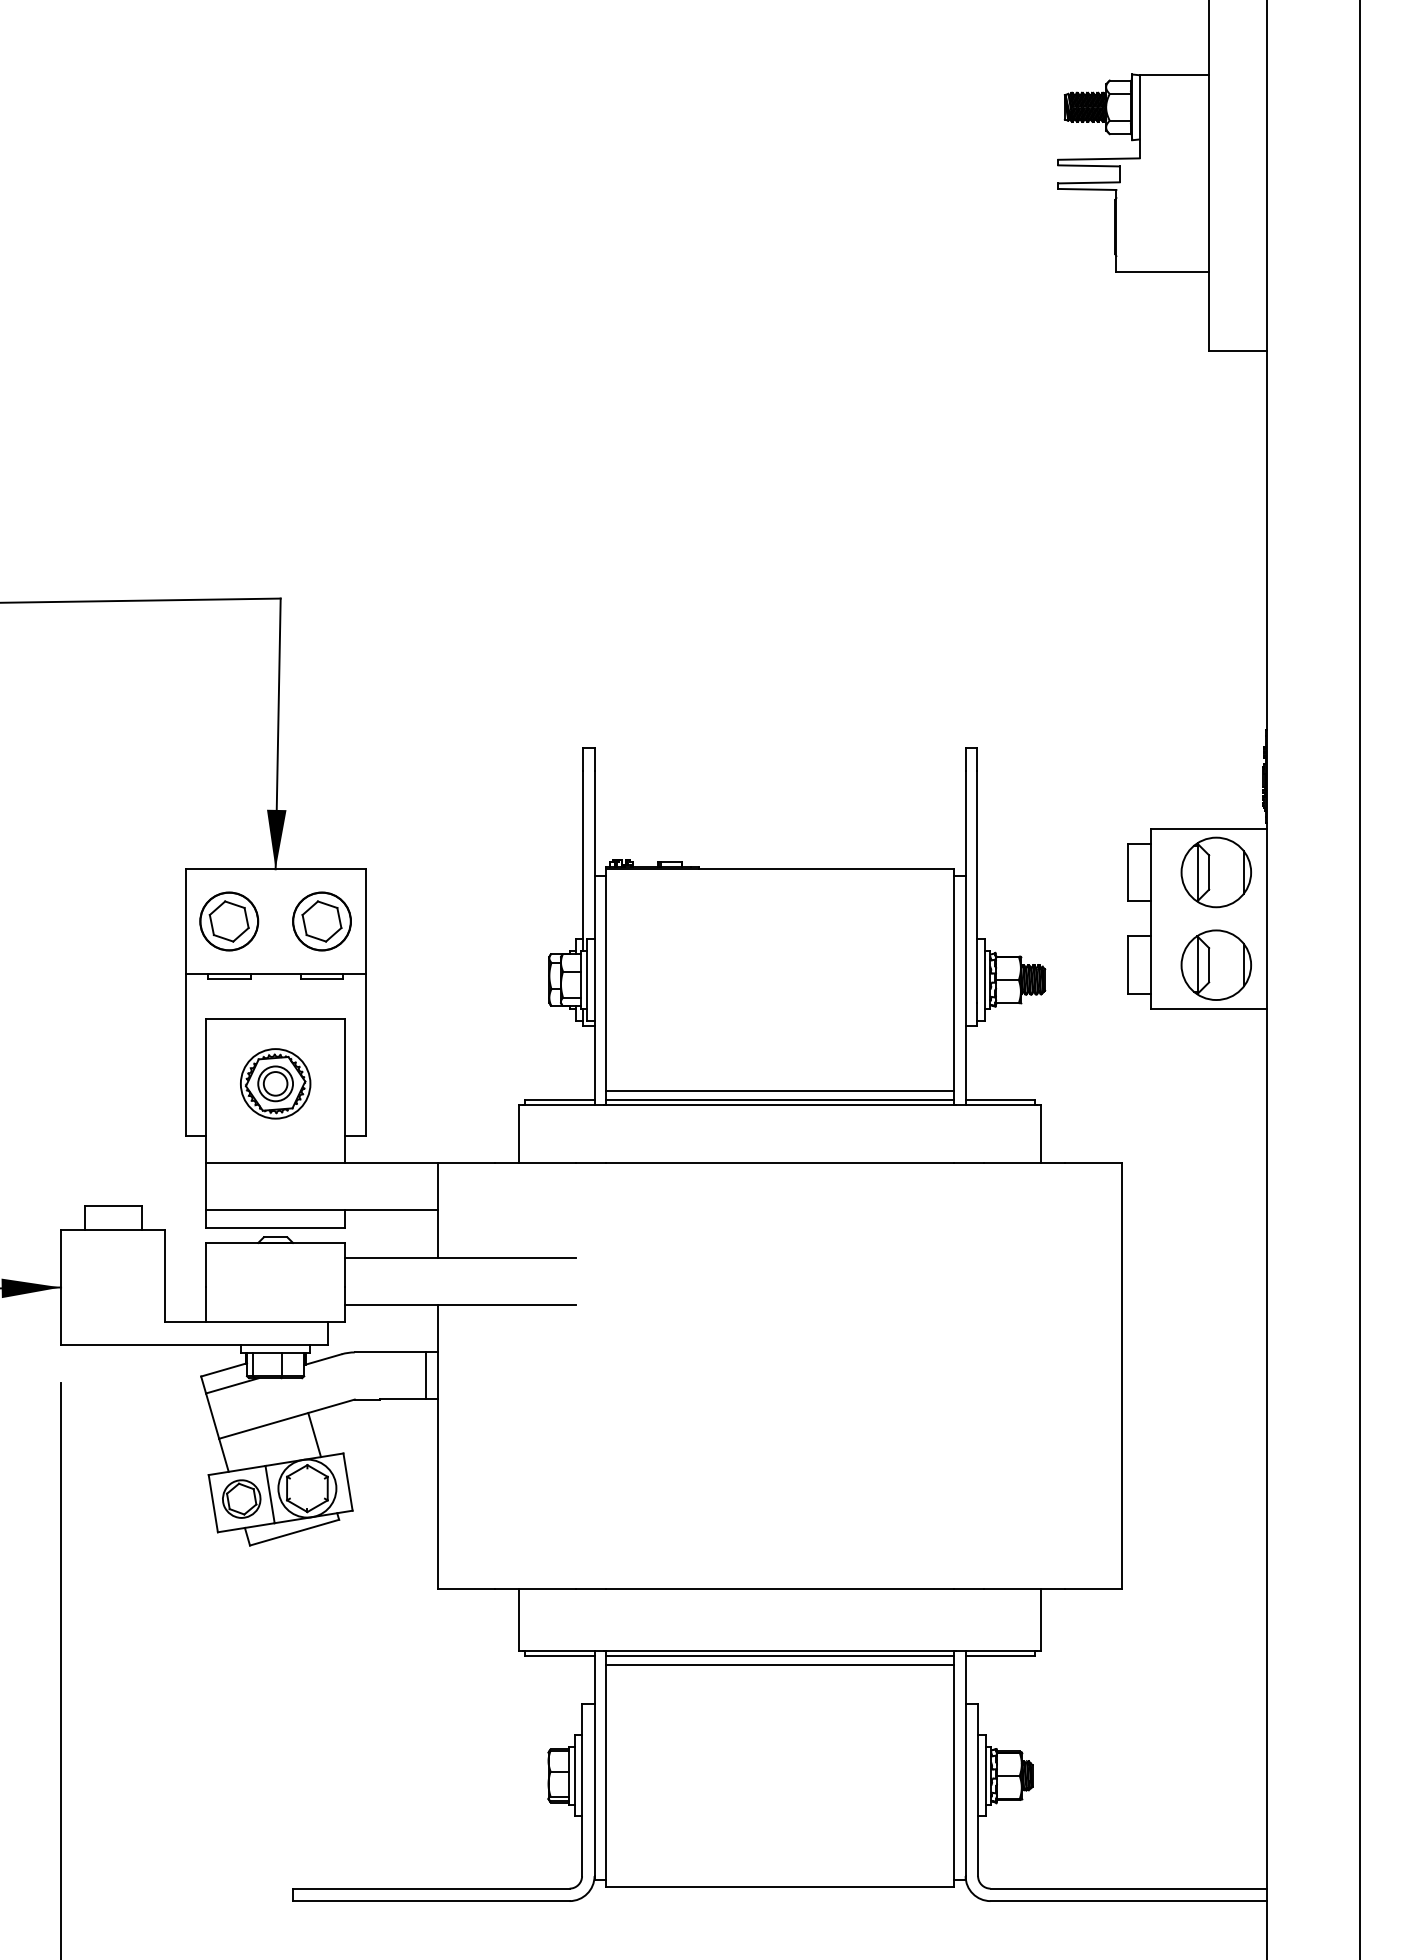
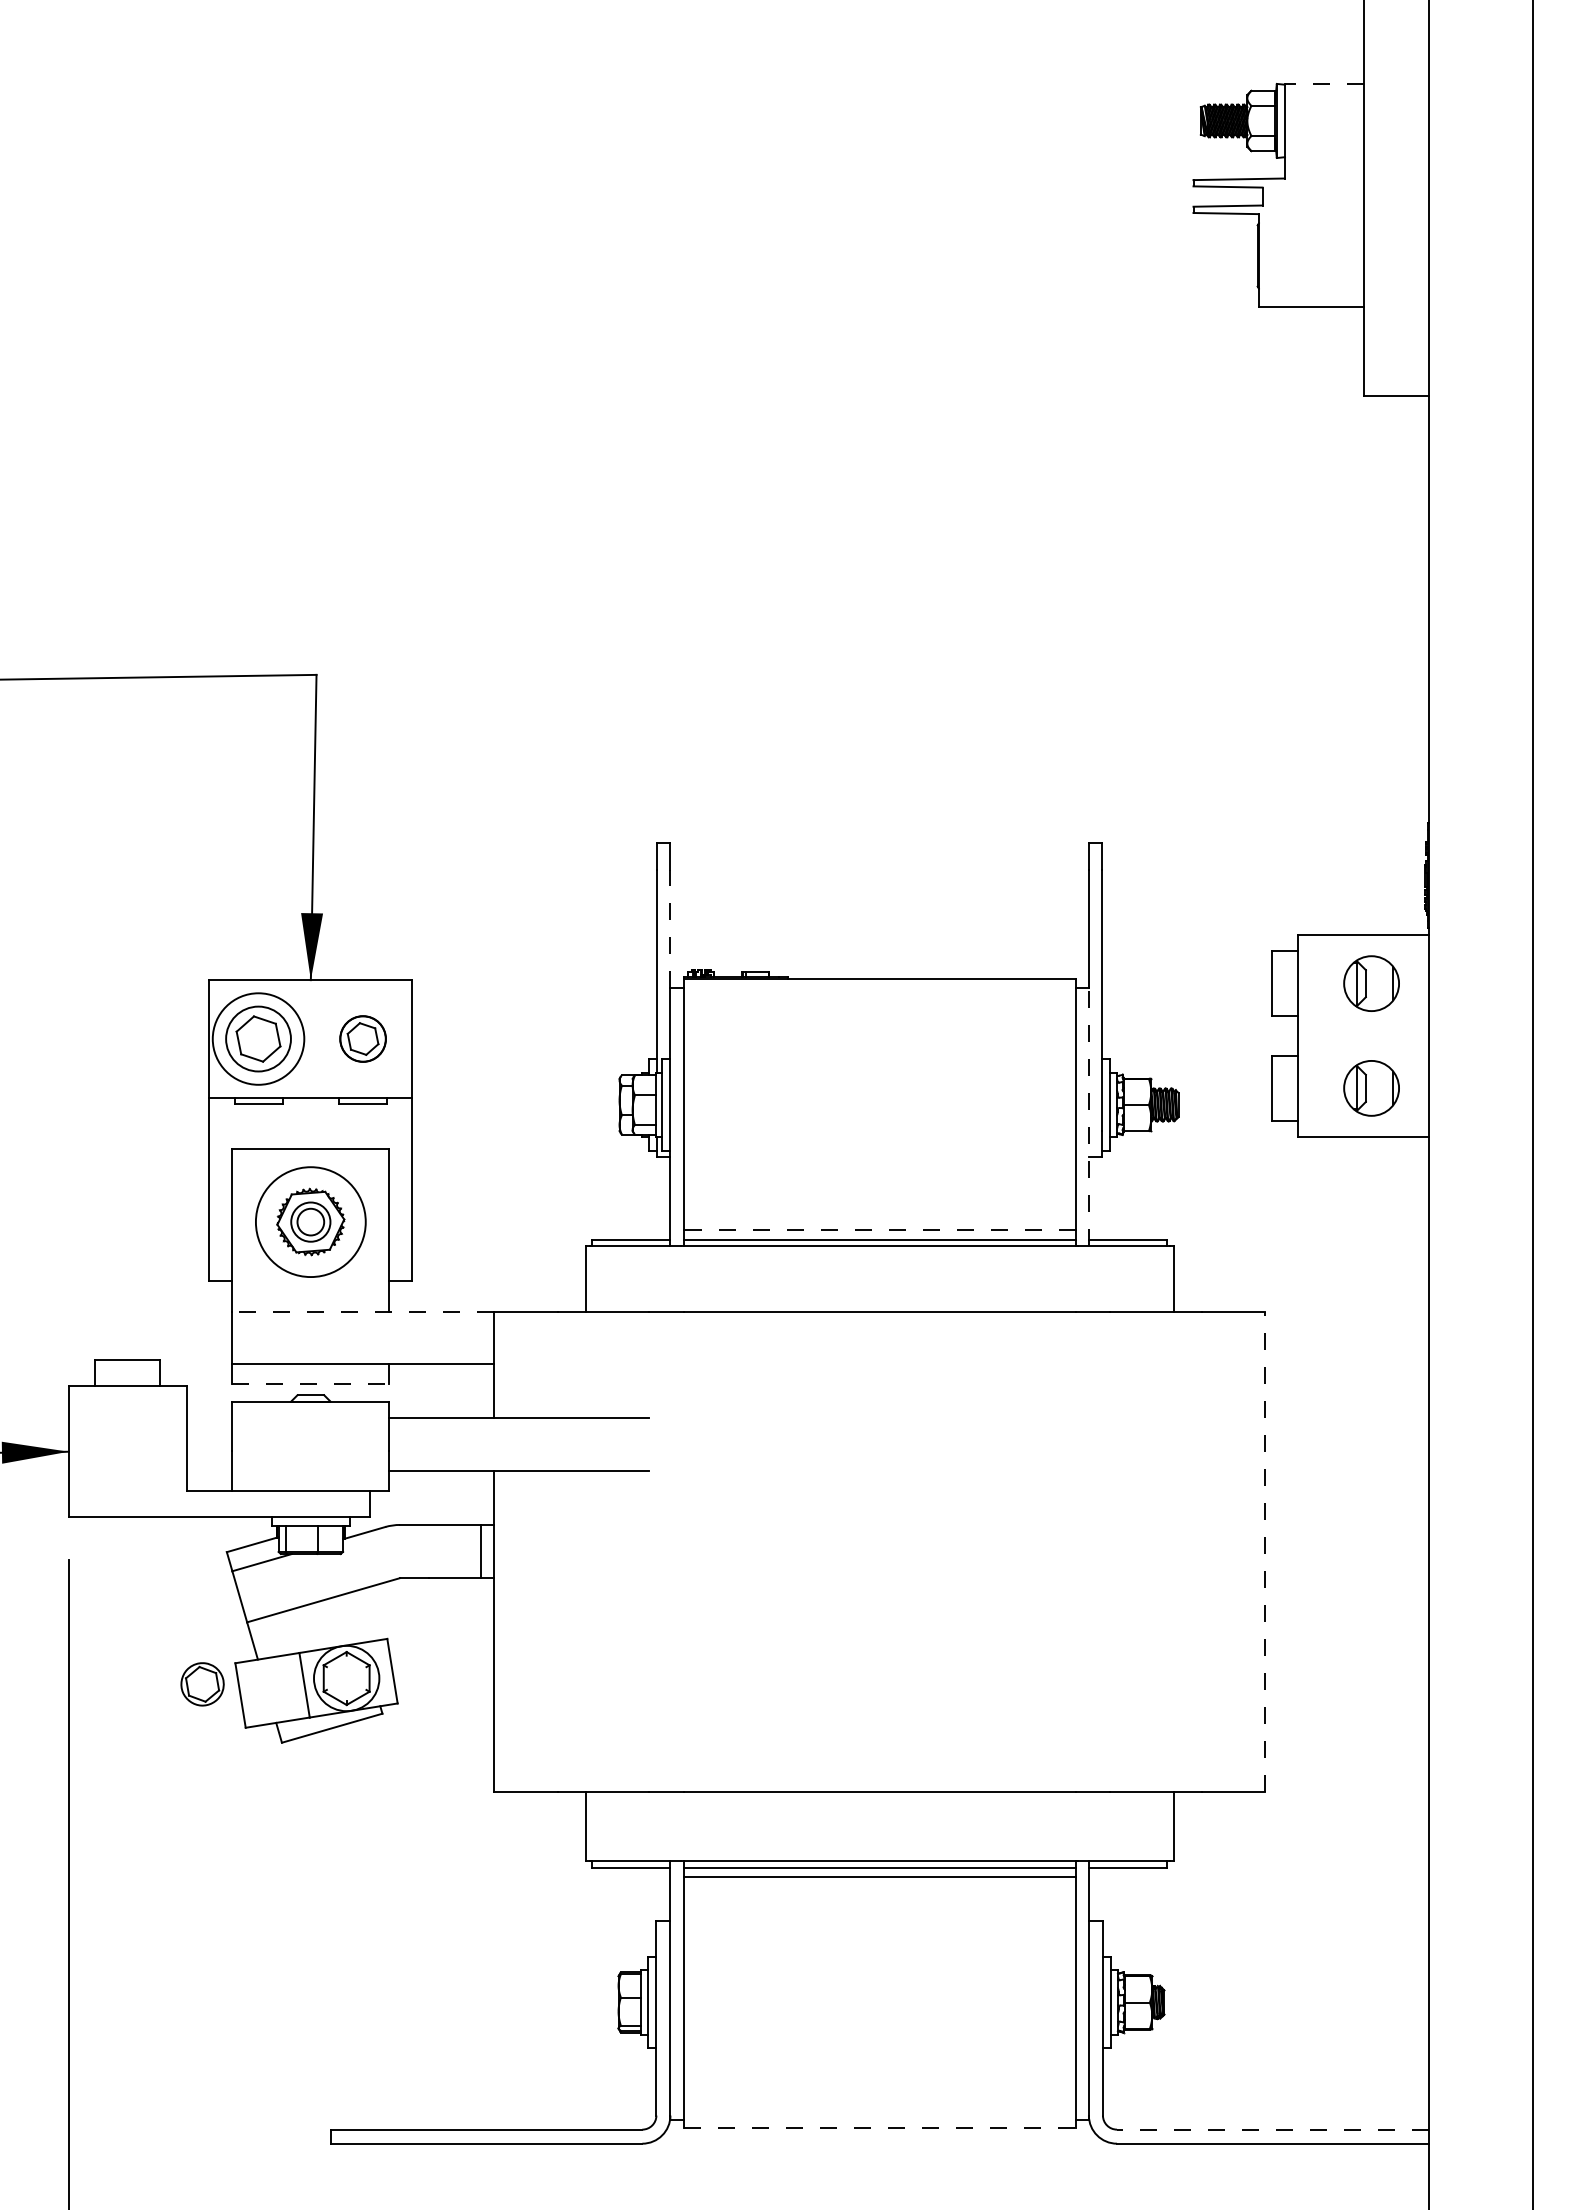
line: (1173, 75) -> (1323, 84), solid -> dashed
line: (594, 823) -> (670, 928), solid -> dashed
part: (1216, 872) -> (1371, 983), size x0.7
circle: (229, 921) -> (258, 1038), size x1.4
part: (321, 921) -> (362, 1038), size x0.7
part: (1216, 965) -> (1371, 1088), size x0.7
line: (965, 990) -> (1088, 1116), solid -> dashed
circle: (275, 1083) -> (310, 1221), size x1.4
line: (779, 1091) -> (879, 1230), solid -> dashed
line: (322, 1163) -> (363, 1311), solid -> dashed
line: (276, 1227) -> (311, 1384), solid -> dashed
line: (1122, 1375) -> (1265, 1551), solid -> dashed
line: (314, 1434) -> (354, 1617), removed
part: (241, 1499) -> (202, 1684), moved
line: (780, 1887) -> (880, 2128), solid -> dashed
line: (1128, 1888) -> (1272, 2129), solid -> dashed

